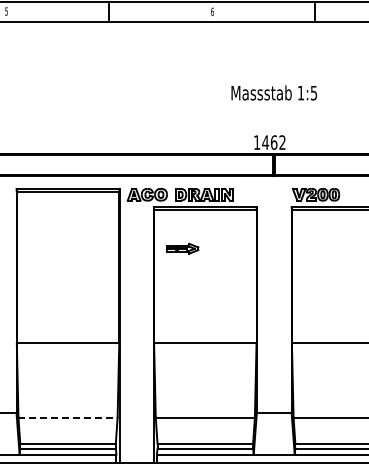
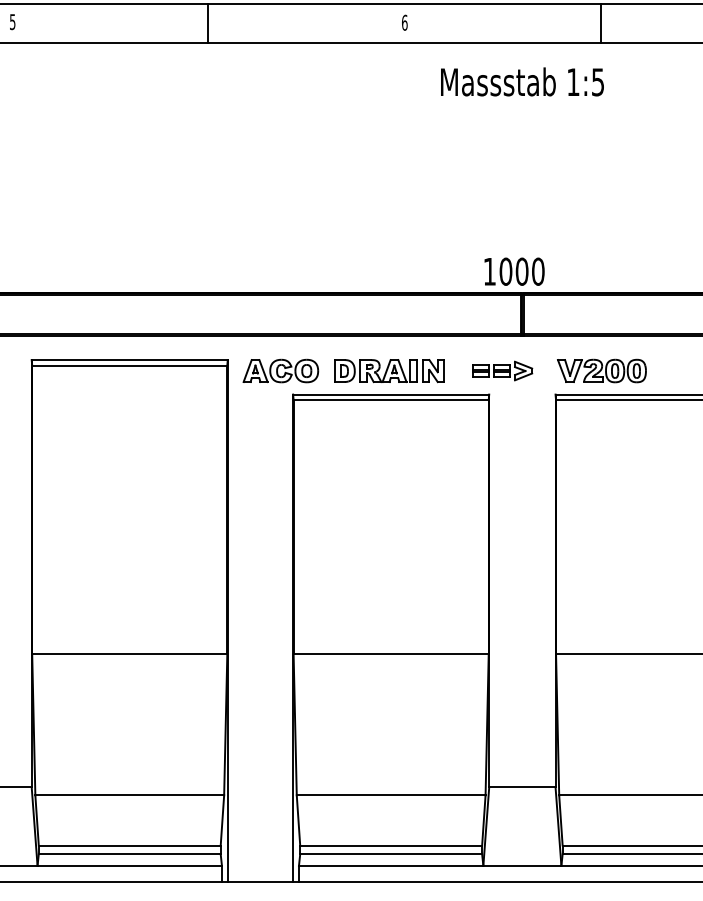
text: (274, 92) -> (522, 81), moved
text: (273, 142) -> (520, 271), 1462 -> 1000
part: (182, 248) -> (501, 370), moved
line: (68, 417) -> (130, 795), dashed -> solid

